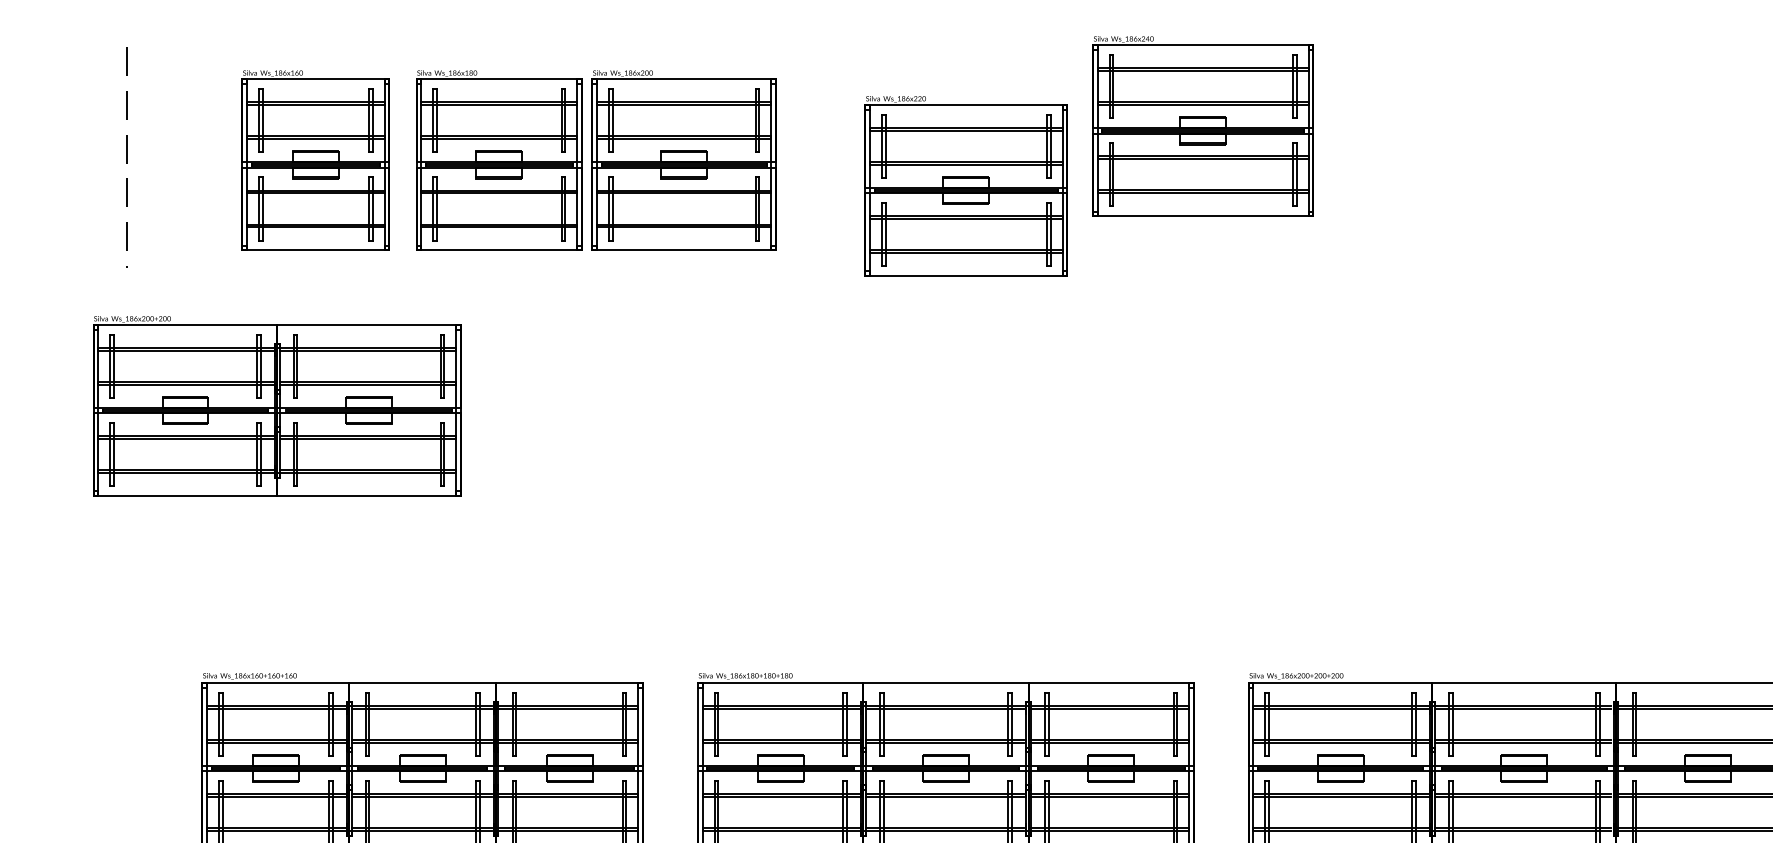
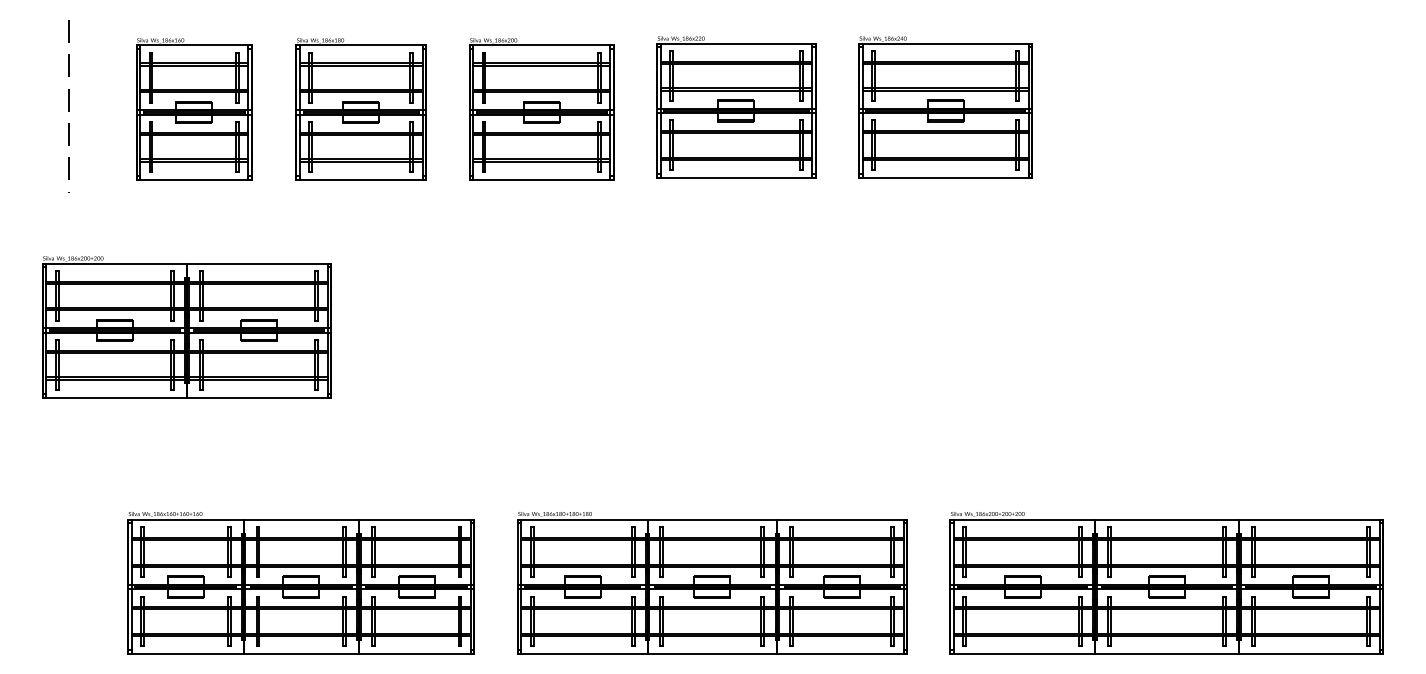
part: (1203, 126) -> (945, 107), moved
part: (316, 161) -> (194, 109), moved
part: (683, 161) -> (541, 109), moved
part: (966, 186) -> (736, 107), moved
part: (276, 406) -> (186, 327), moved

